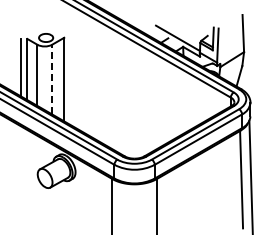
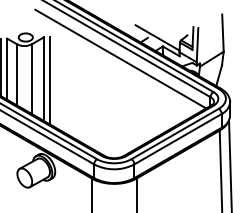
line: (140, 59) -> (120, 59), added
line: (52, 79) -> (32, 79), dashed -> solid
line: (70, 80) -> (50, 80), added

